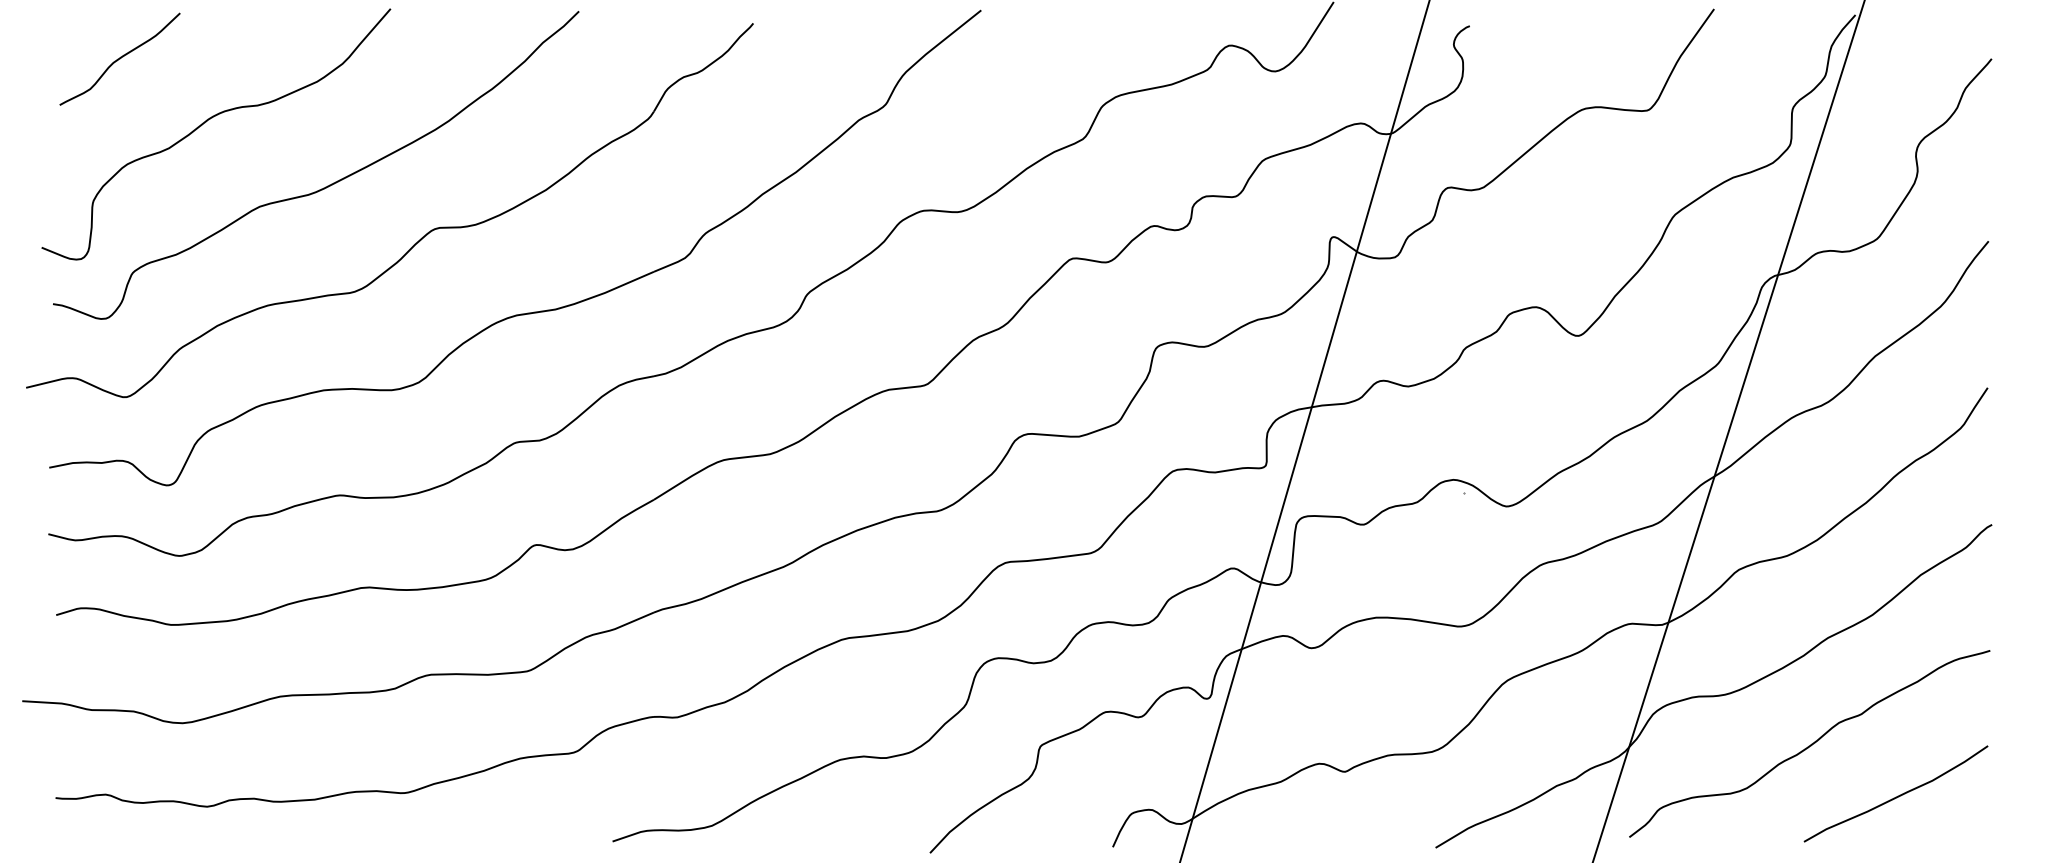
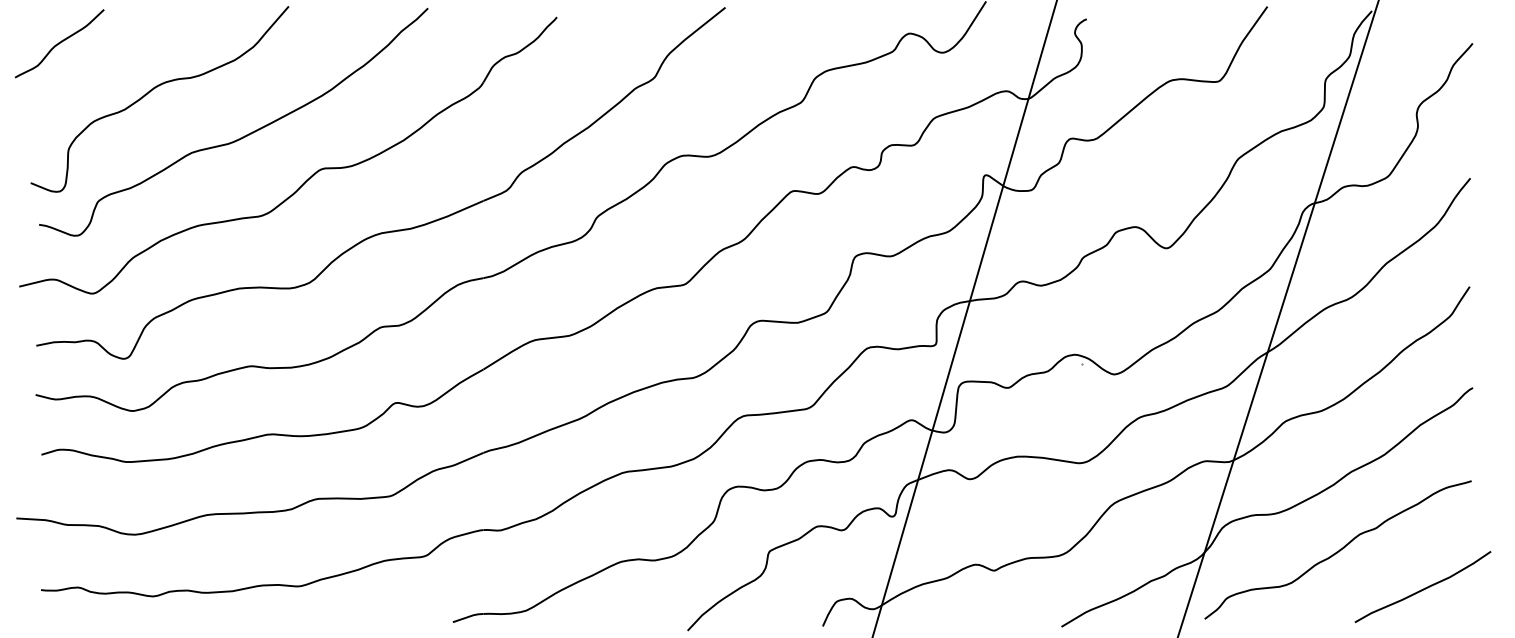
curve: (119, 58) -> (59, 43), moved
curve: (1896, 795) -> (1423, 588), moved

